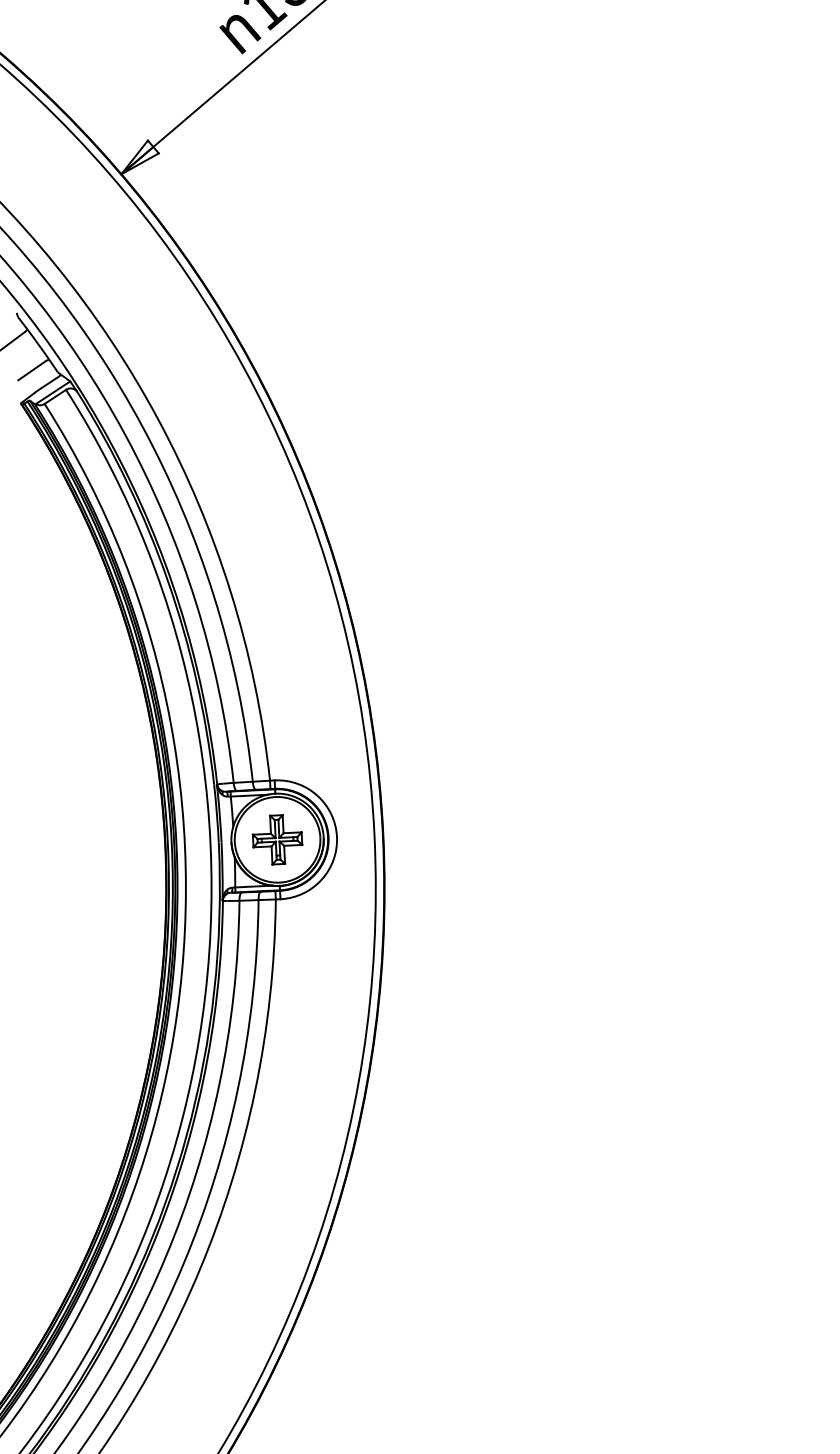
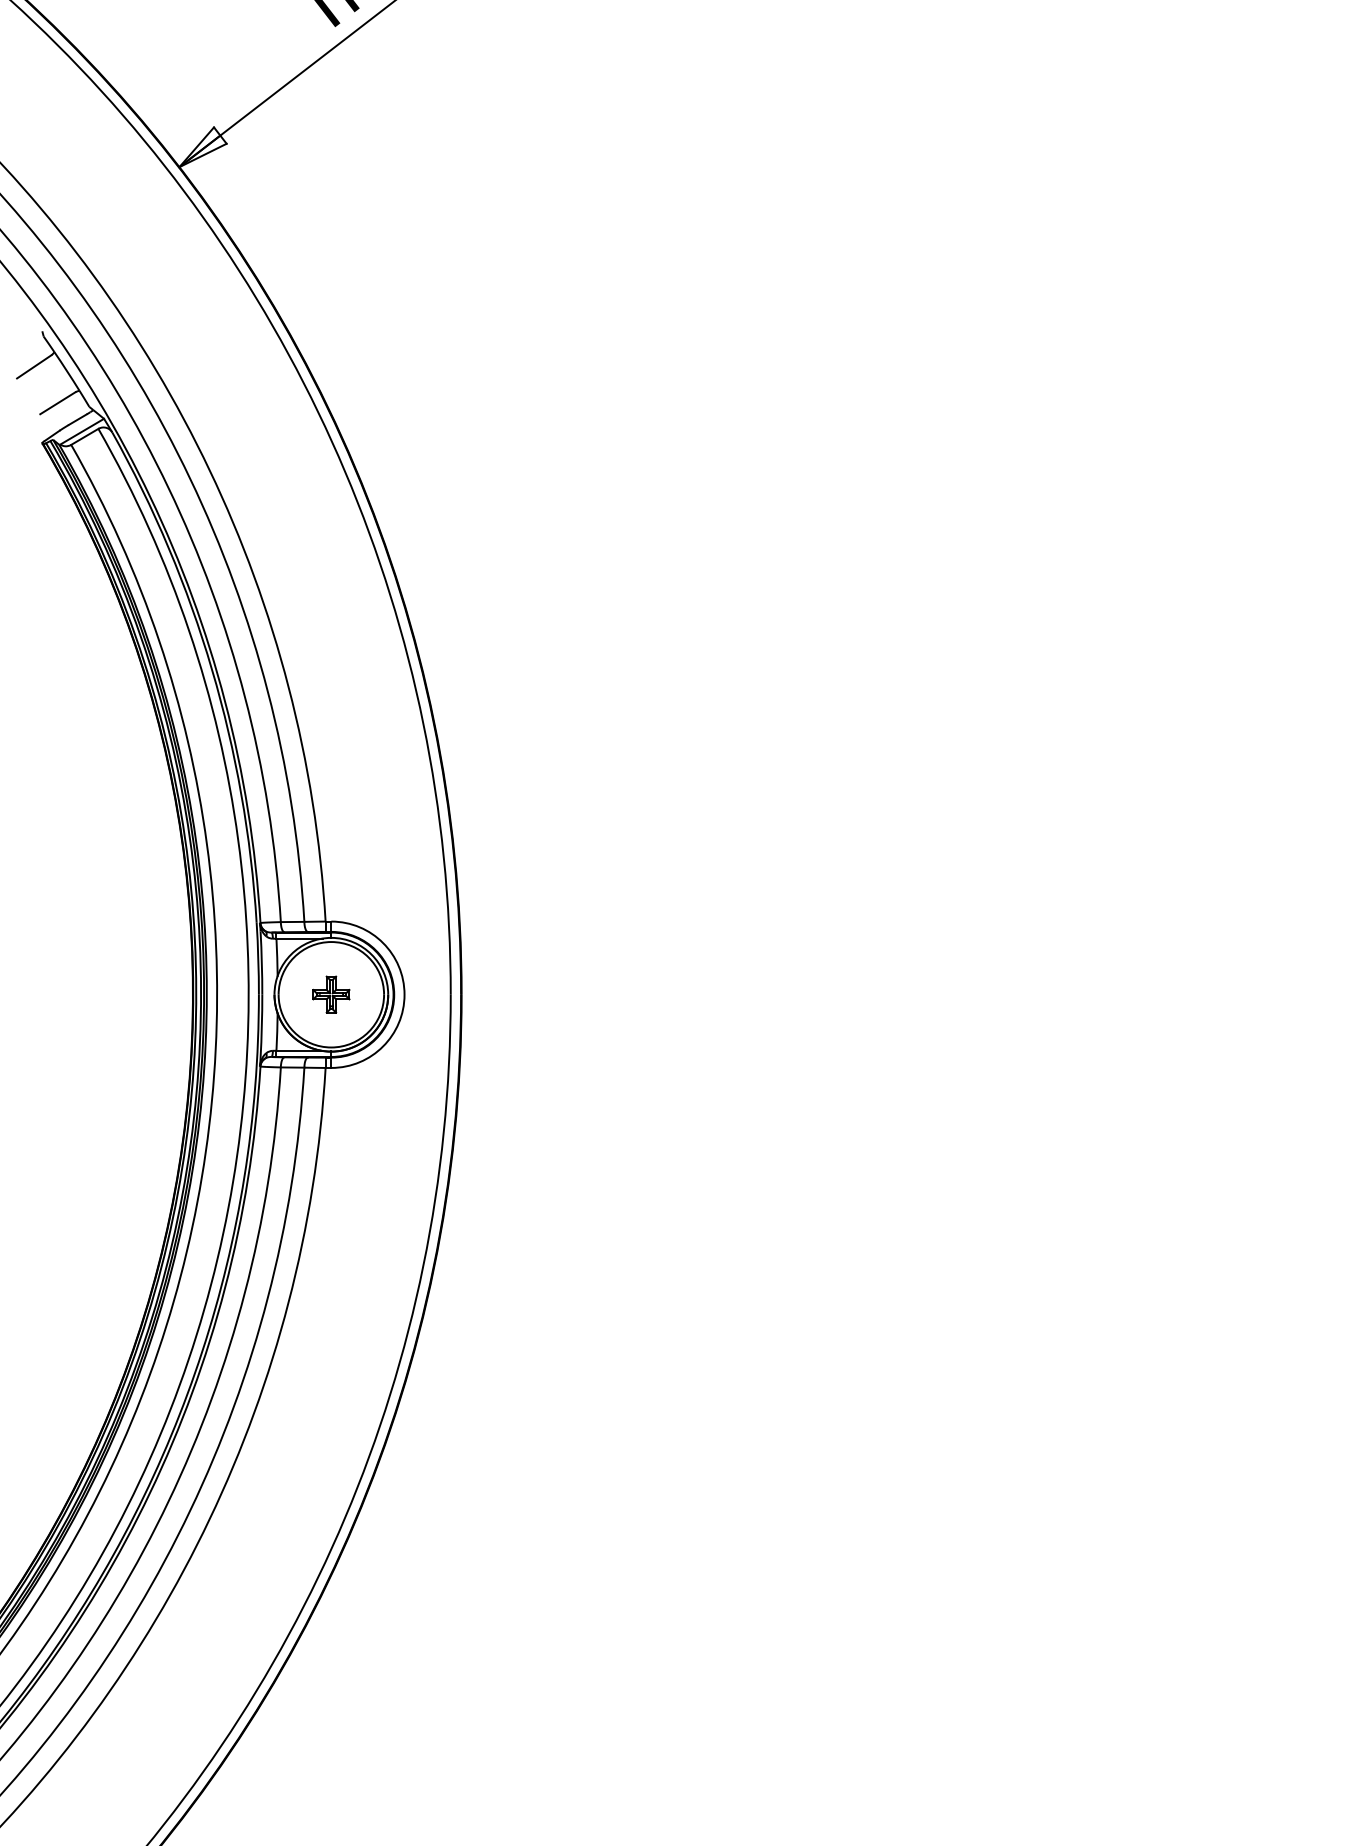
part: (277, 839) -> (331, 994), size x0.6

